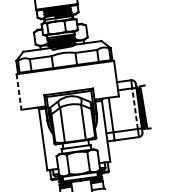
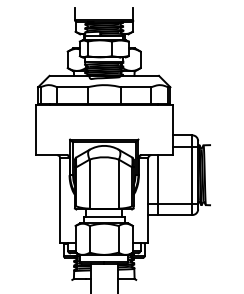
line: (18, 92) -> (35, 130), dashed -> solid
line: (135, 108) -> (192, 174), dashed -> solid

